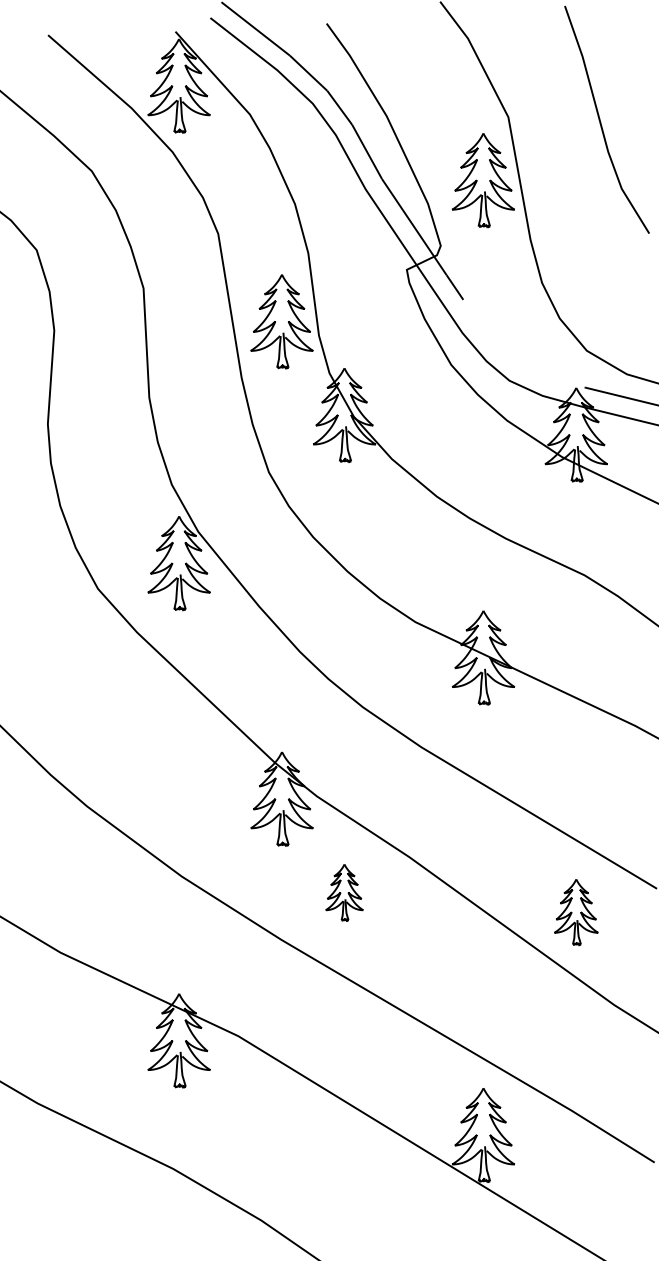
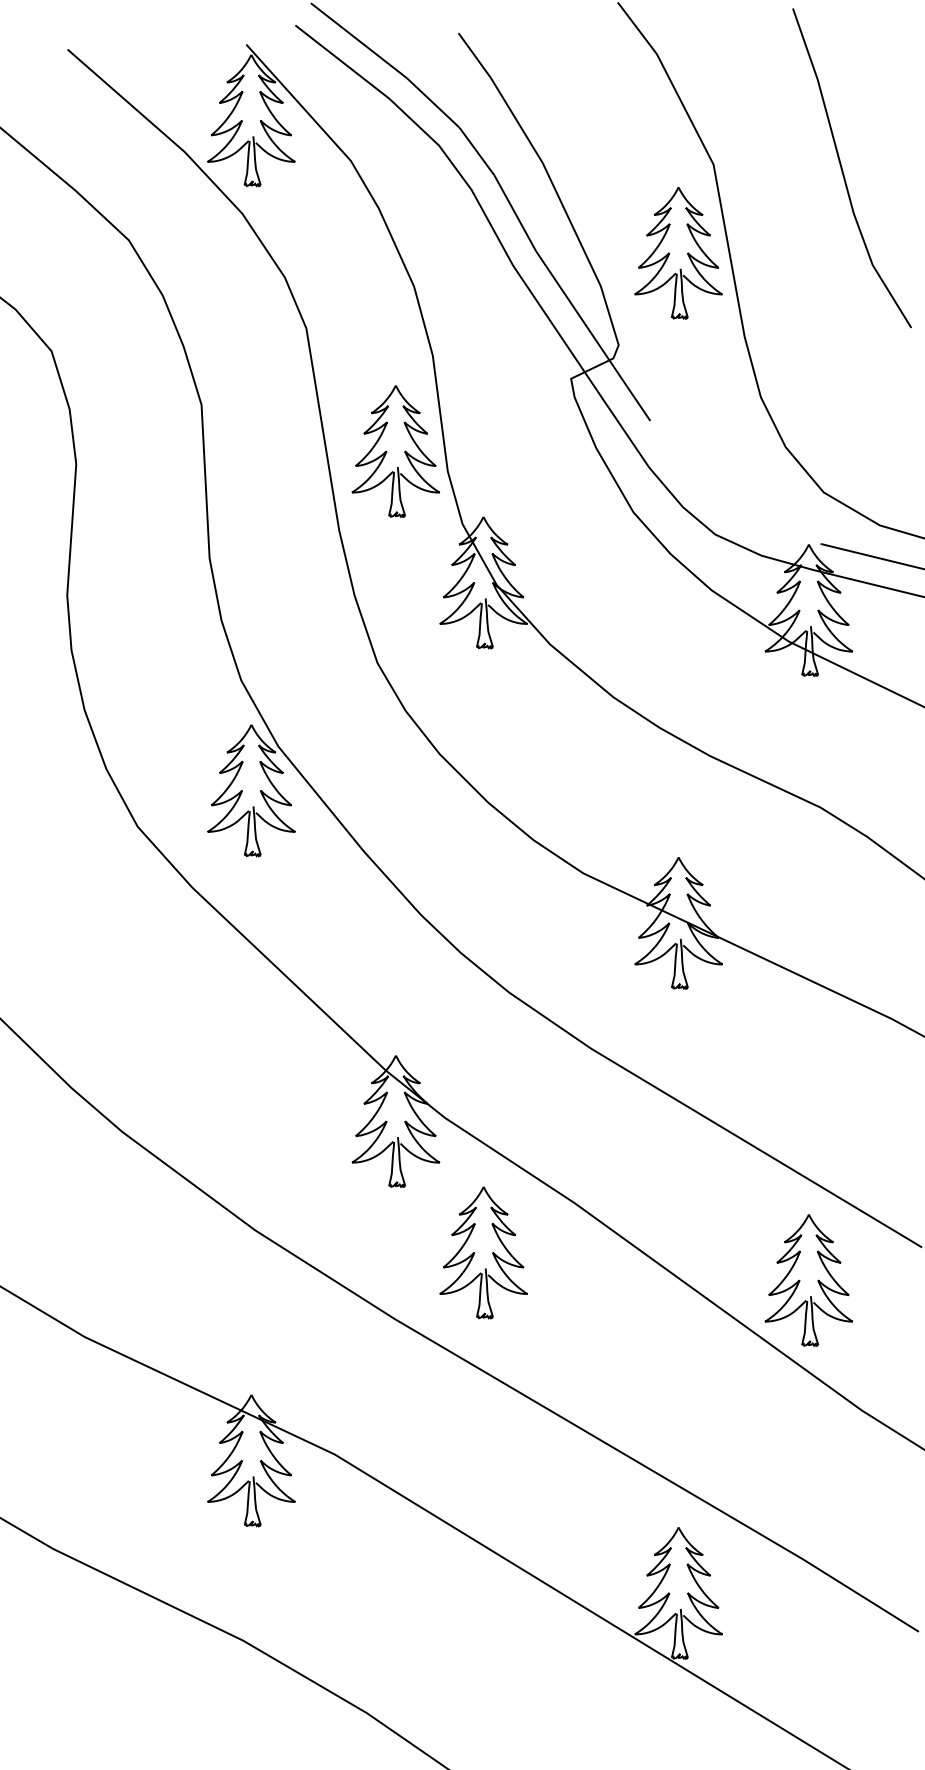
part: (344, 892) -> (483, 1252), size x1.67
part: (576, 912) -> (808, 1280), size x1.43

